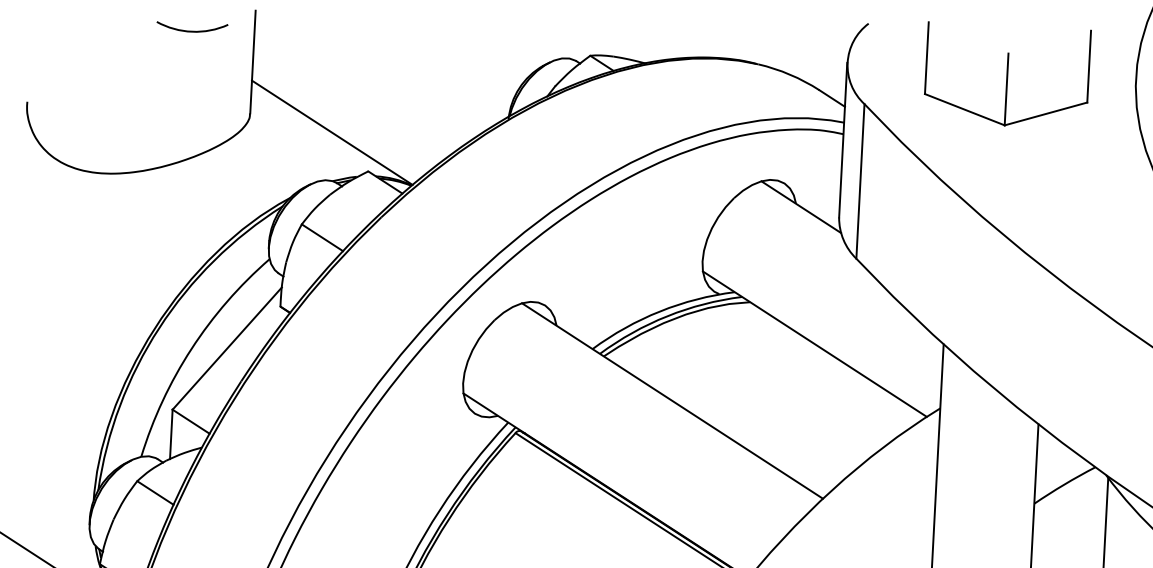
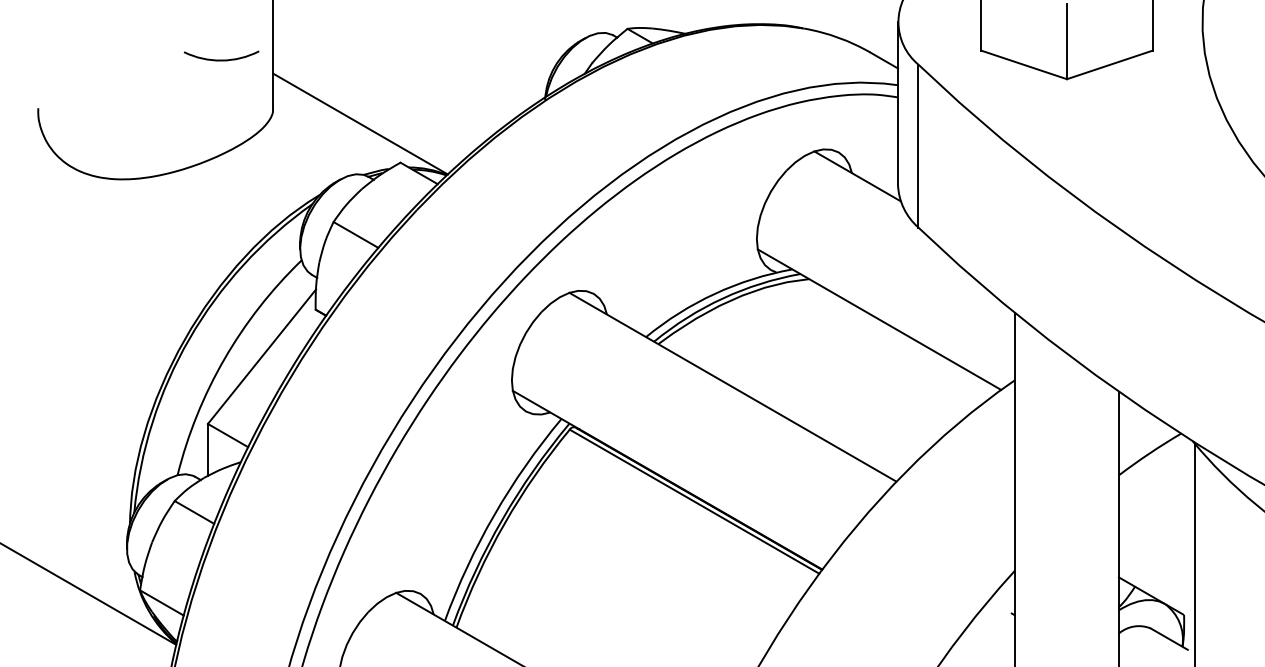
arc: (192, 30) -> (221, 59), moved

